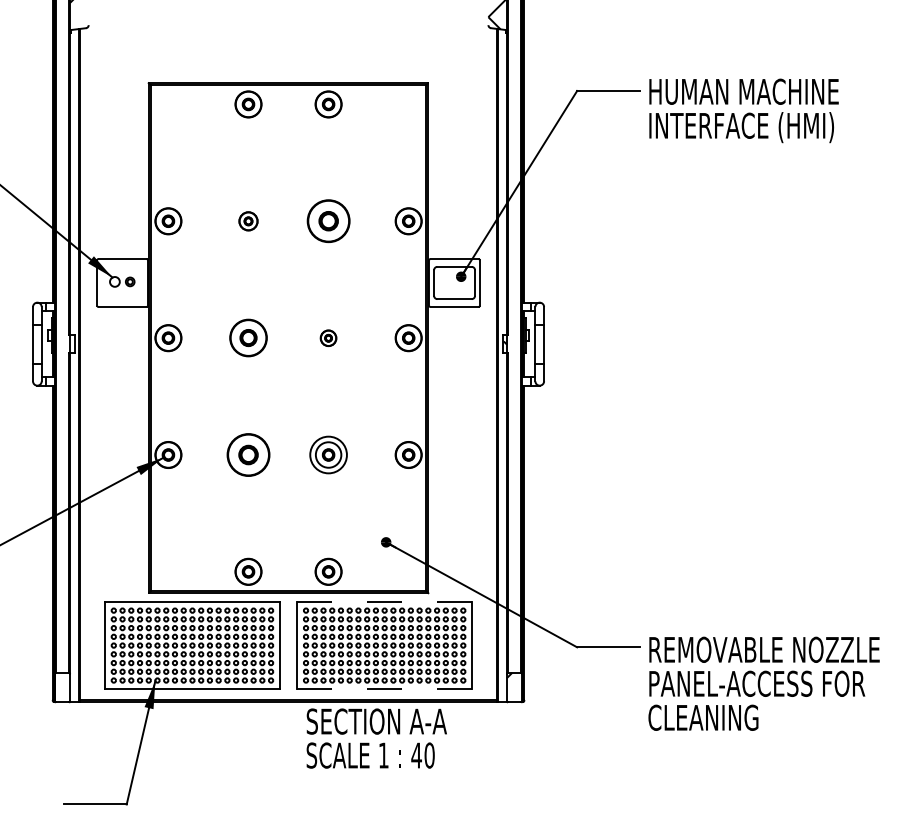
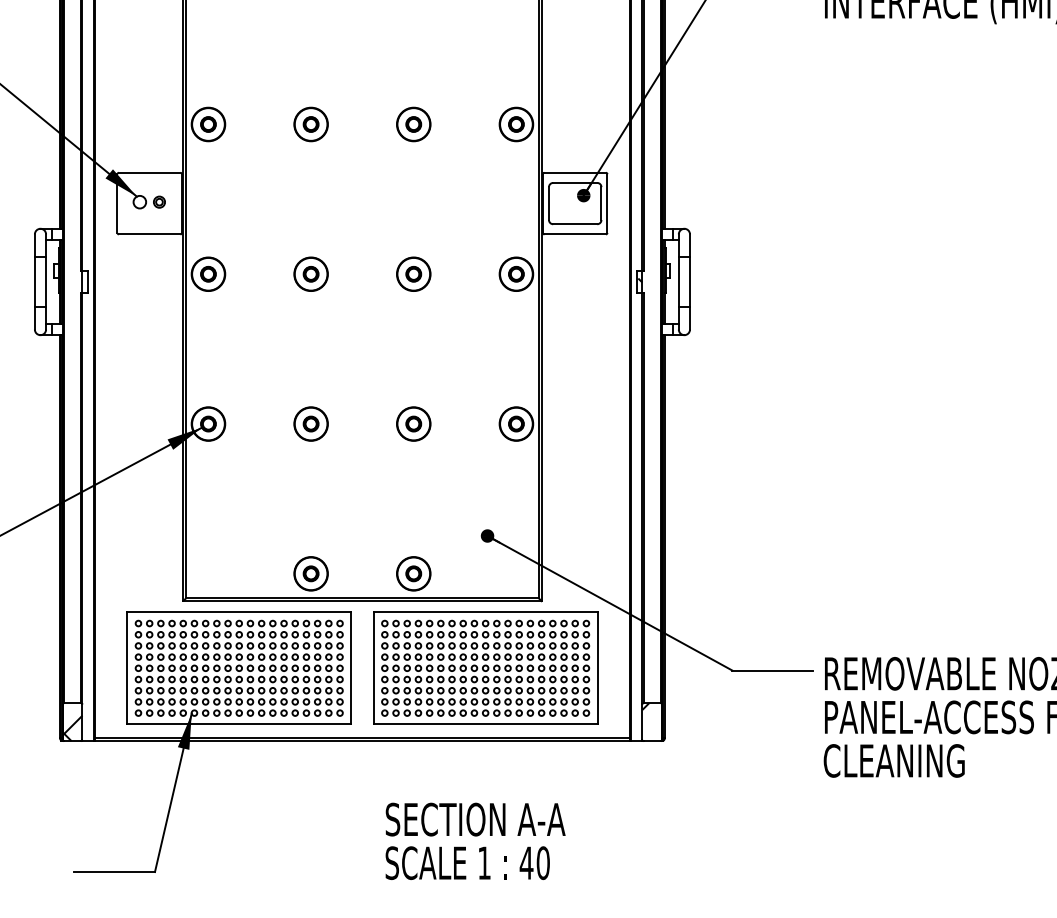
part: (248, 221) -> (311, 124), size x1.43
part: (328, 221) -> (413, 124), size x0.62
part: (248, 338) -> (311, 274), size x0.71
part: (328, 338) -> (413, 274), size x1.67
part: (248, 454) -> (311, 423), size x0.62
circle: (328, 454) -> (413, 423), size x0.71
line: (384, 601) -> (485, 611), dashed -> solid
line: (385, 689) -> (486, 724), dashed -> solid
hatch: (62, 692) -> (72, 728), added
text: (376, 738) -> (475, 841), moved

